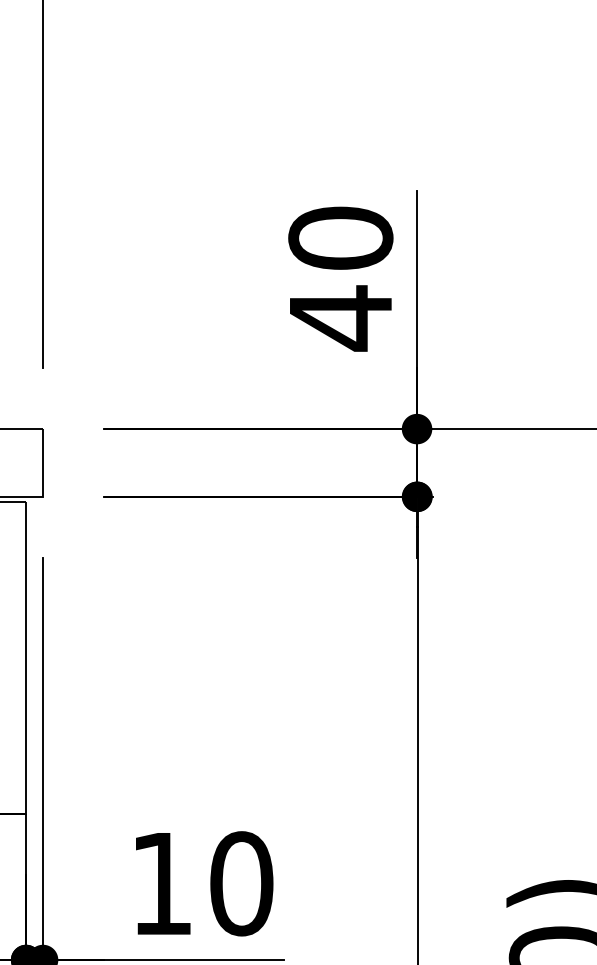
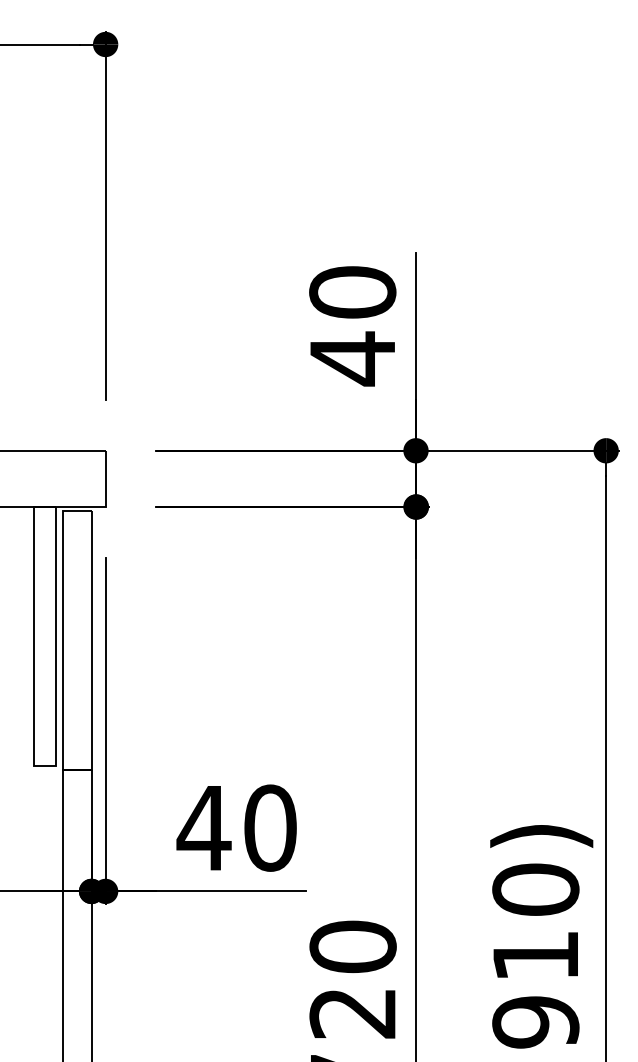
text: (160, 884) -> (203, 828), 10 -> 40

